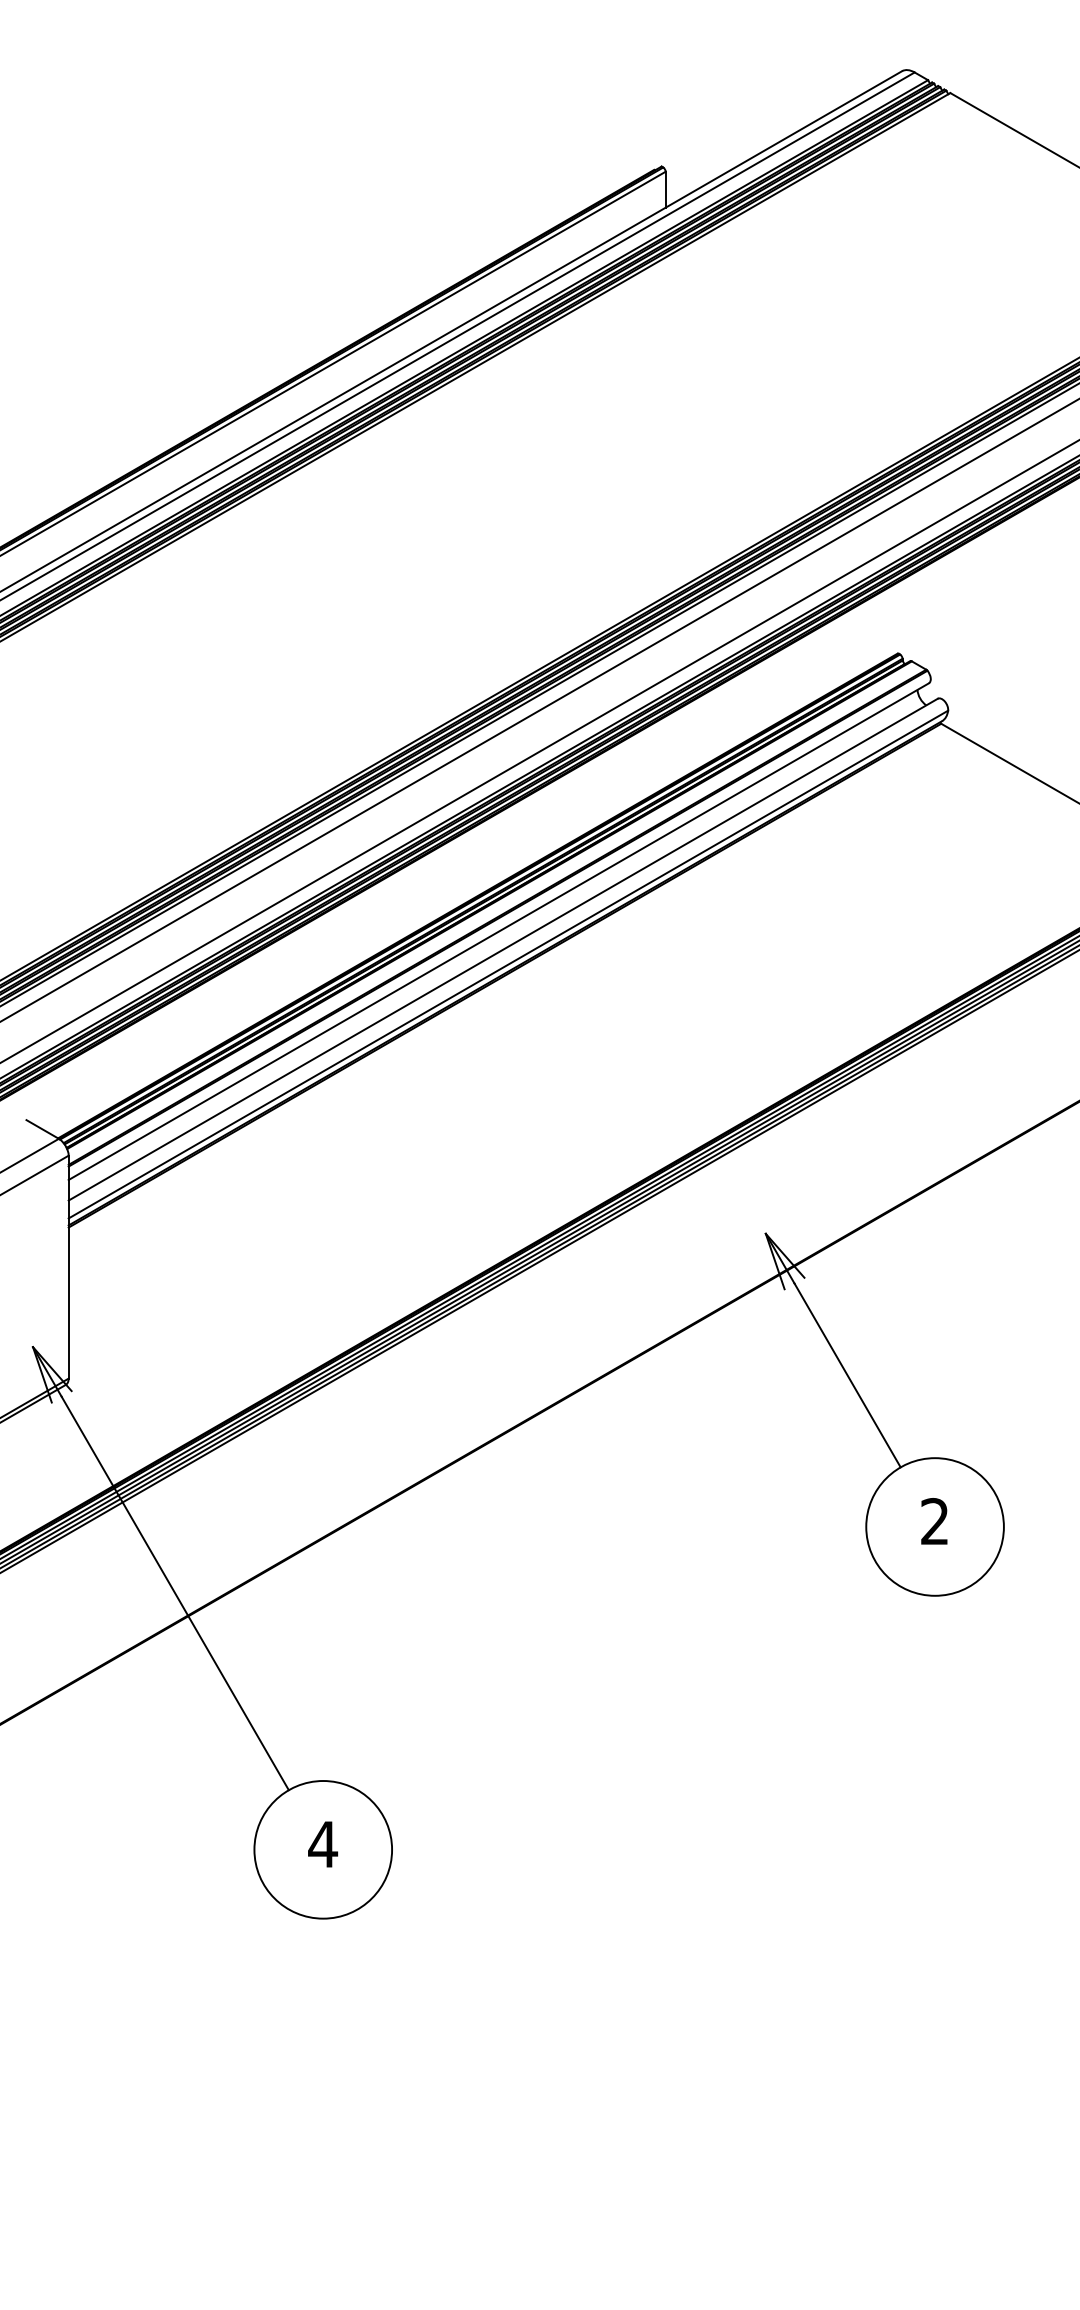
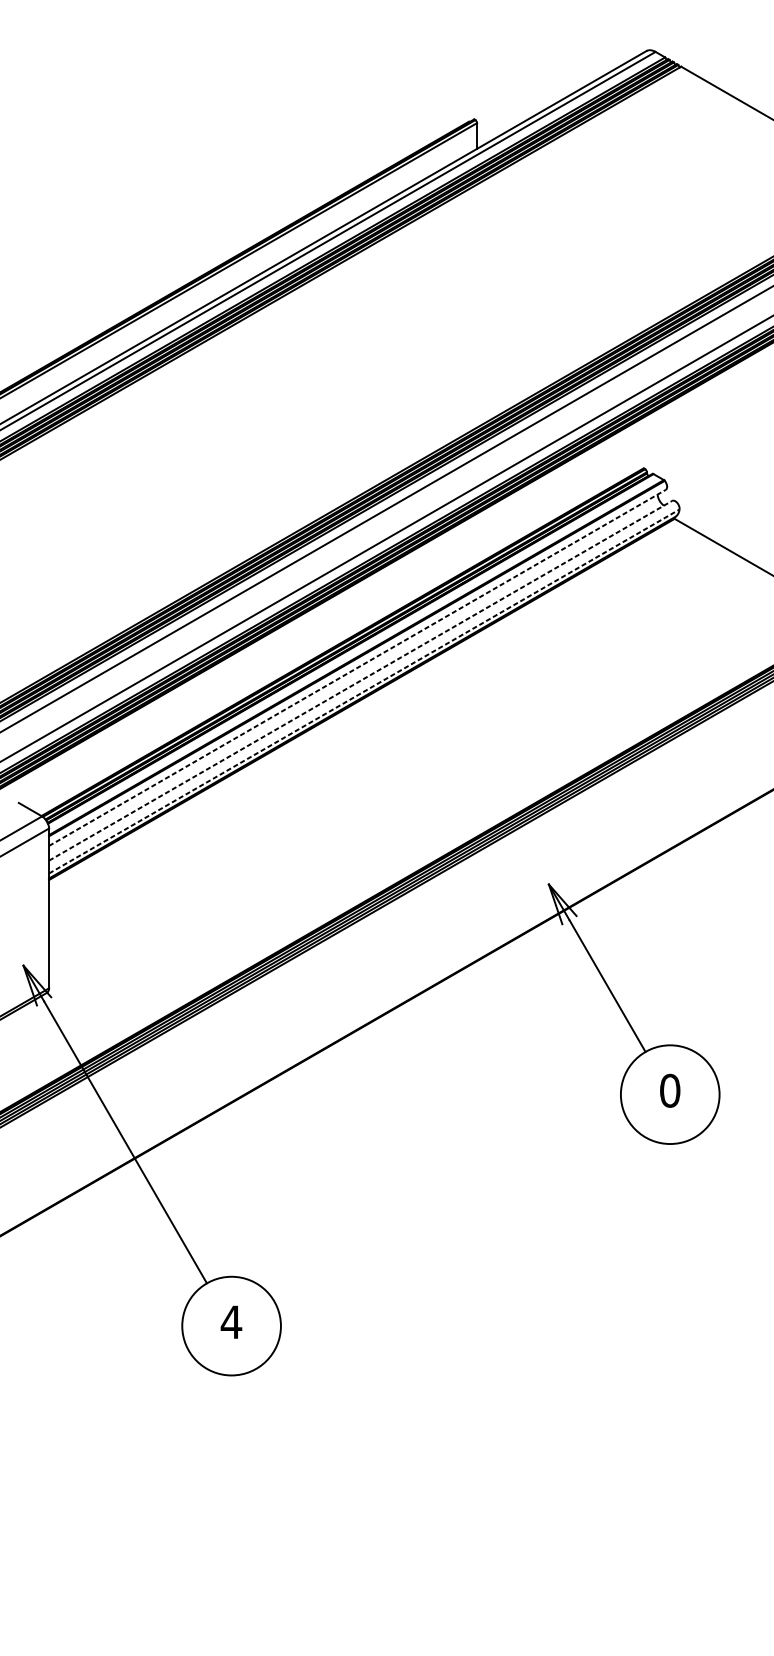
line: (498, 931) -> (357, 667), solid -> dashed
line: (503, 949) -> (360, 680), solid -> dashed
line: (508, 964) -> (364, 691), solid -> dashed
text: (934, 1521) -> (669, 1090), 2 -> 0

